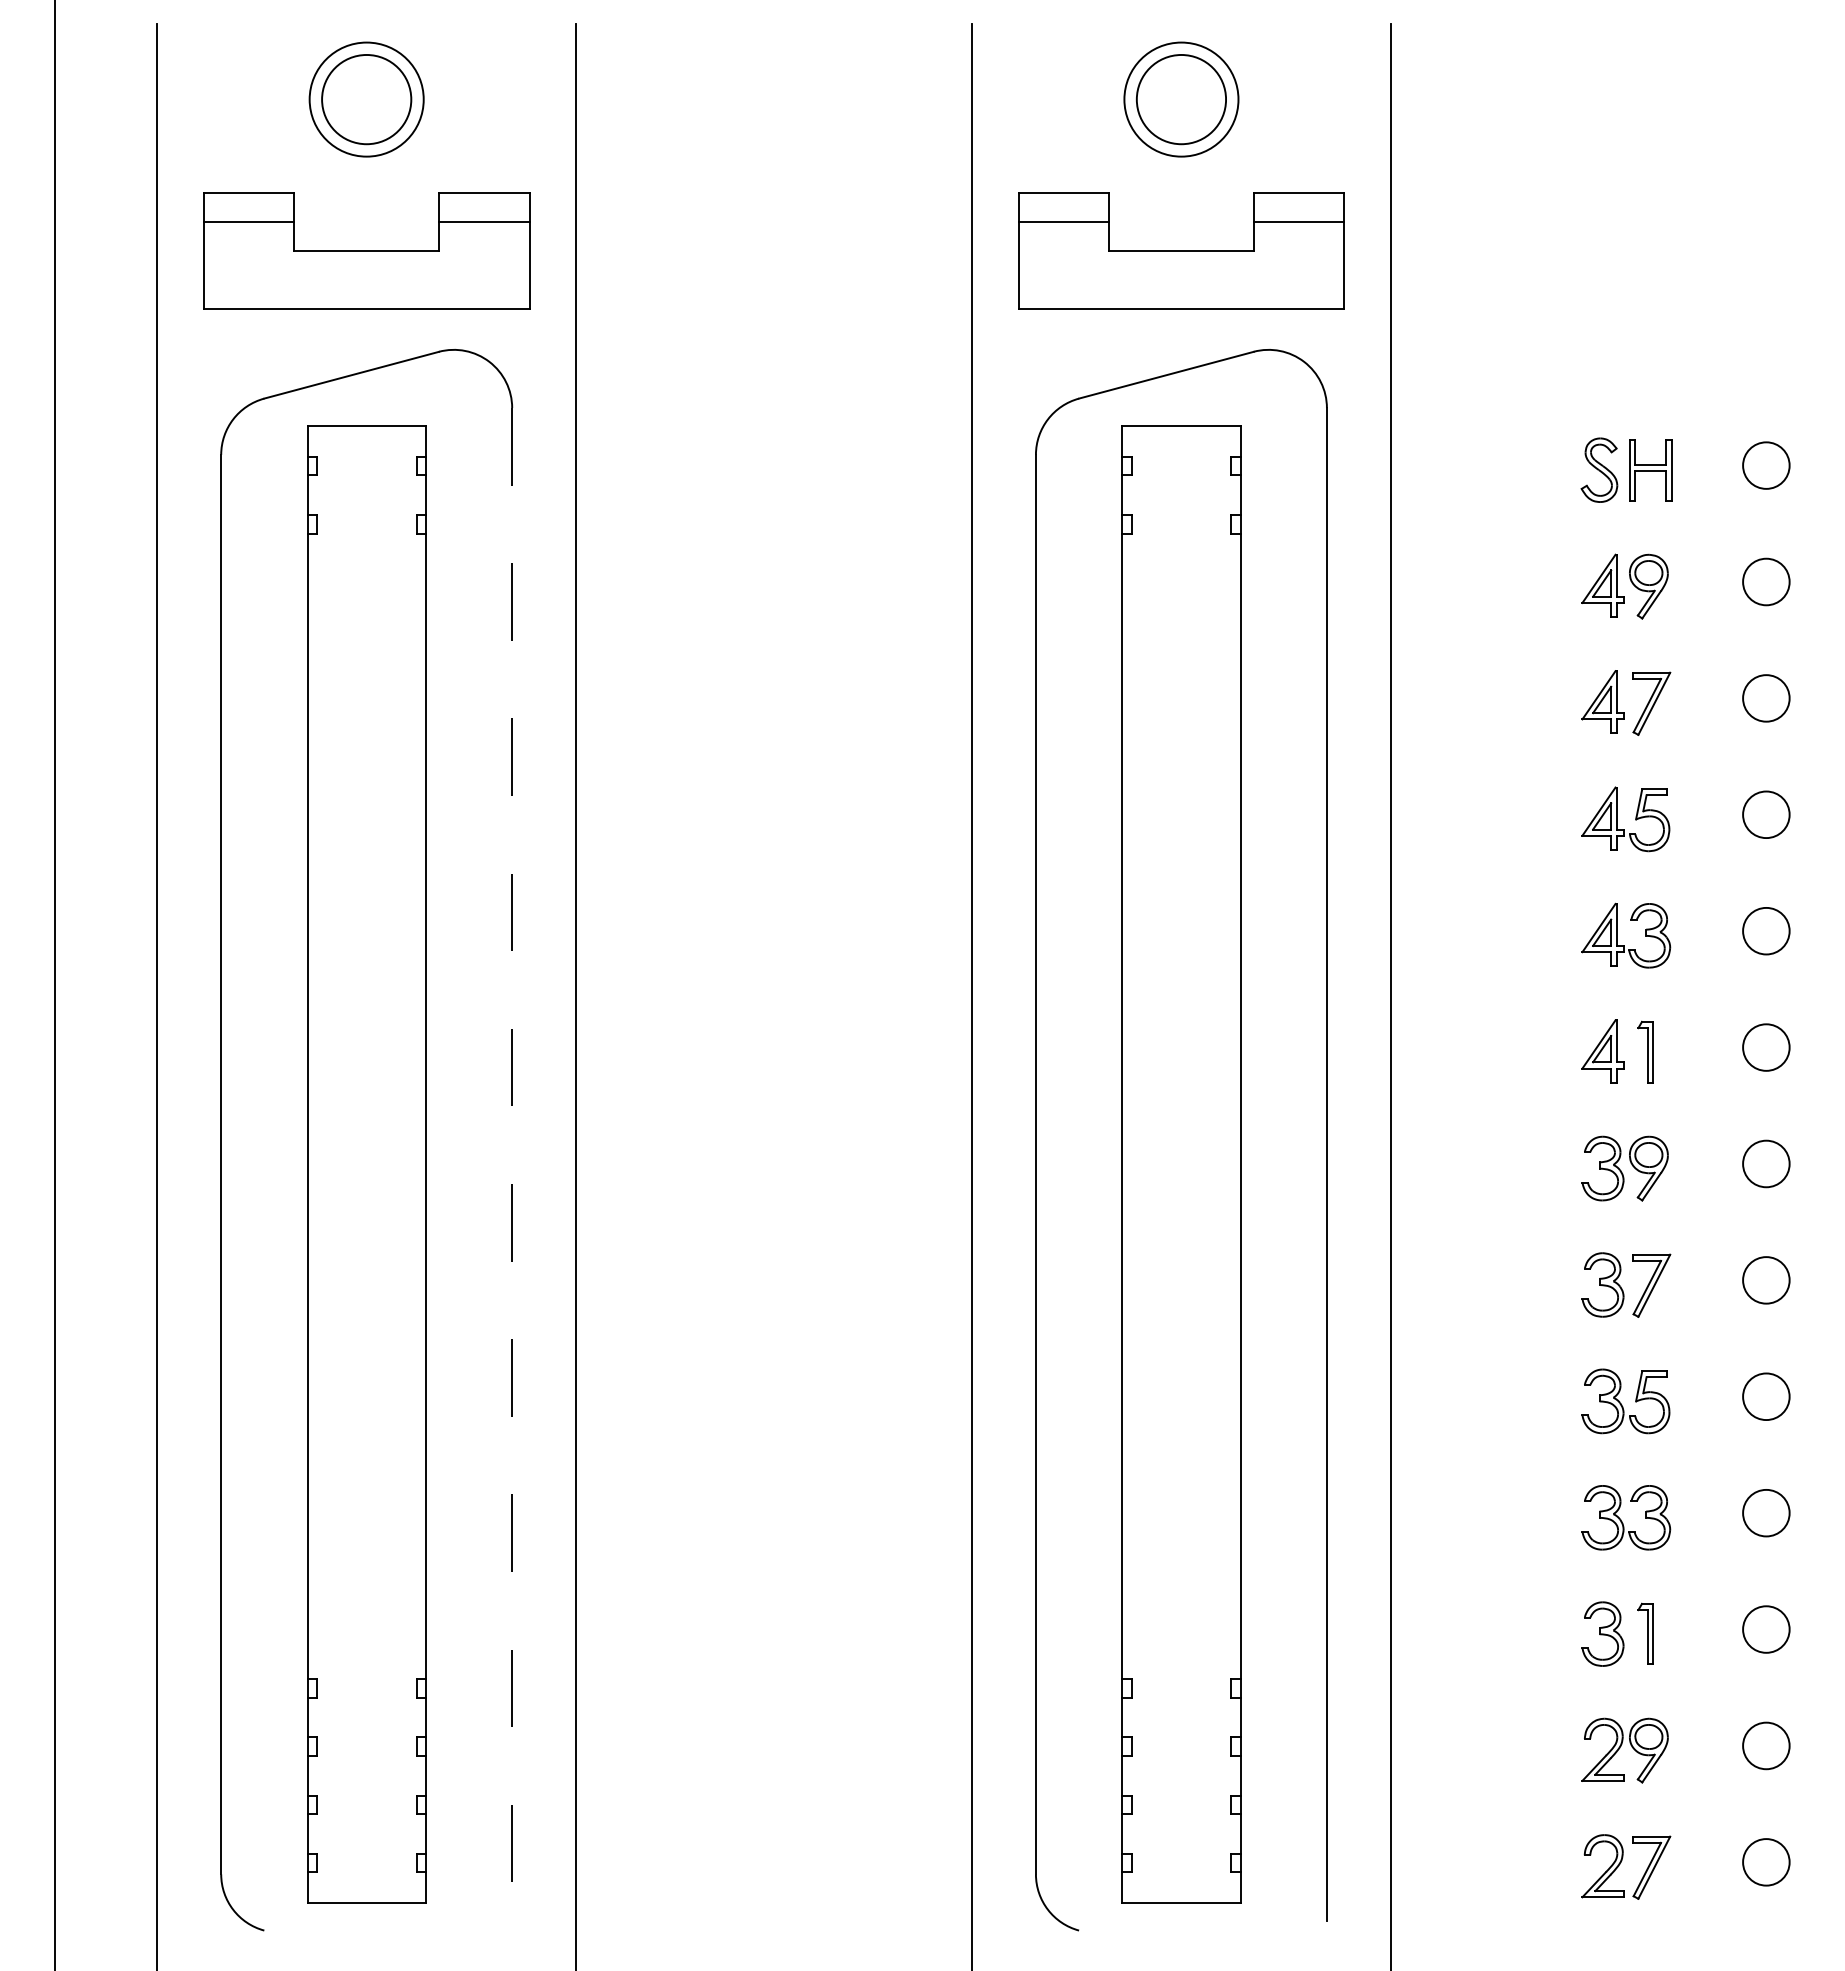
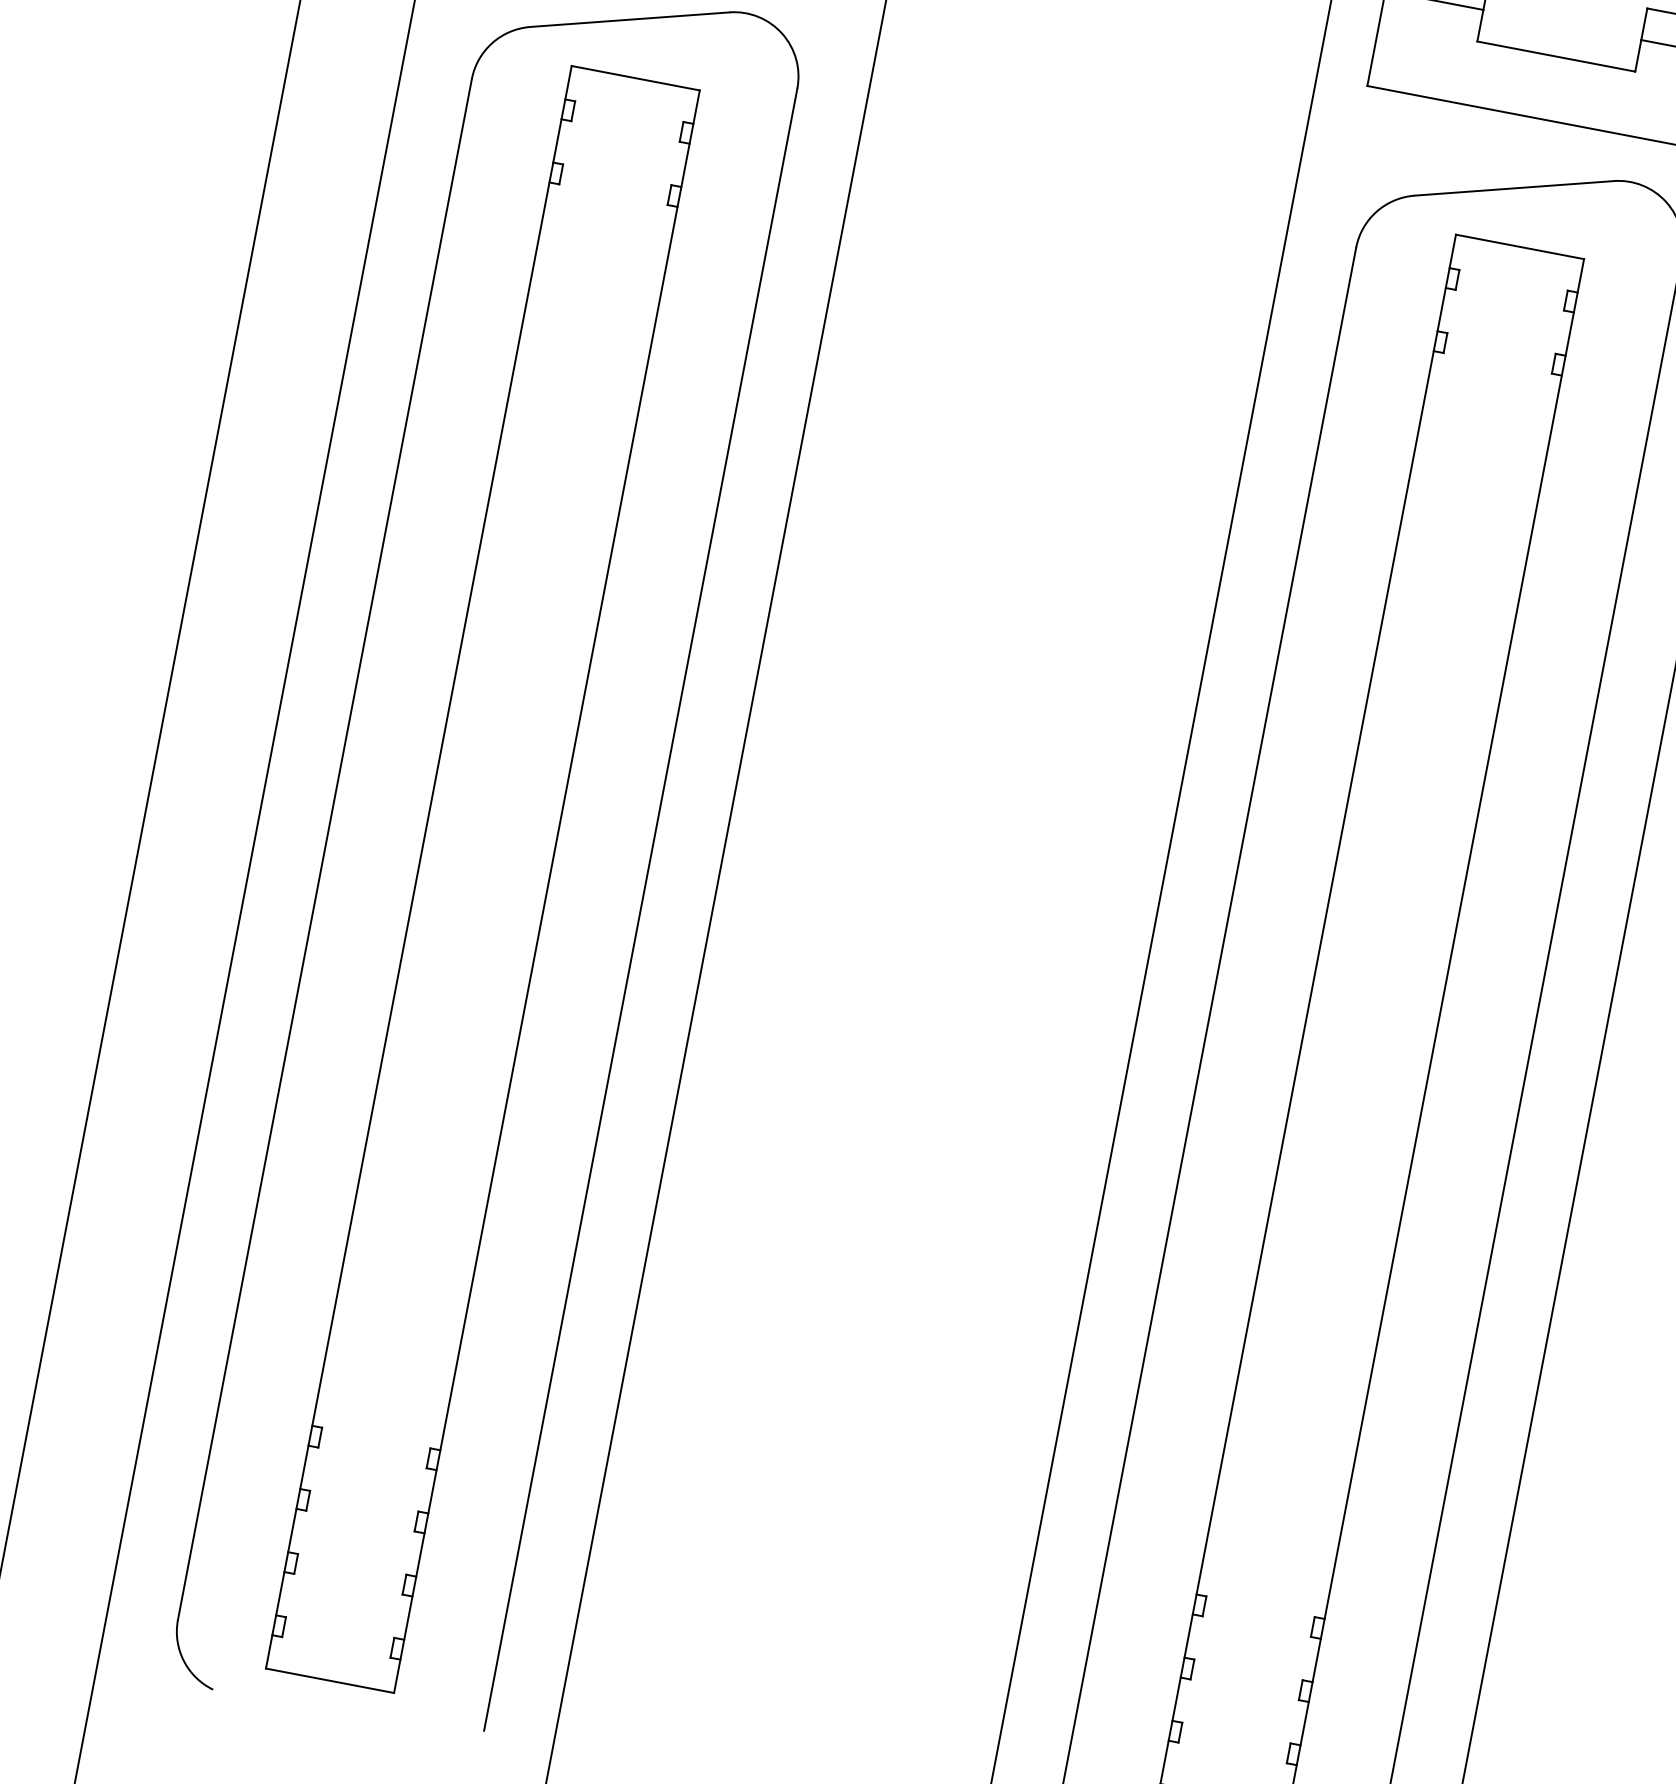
line: (512, 1164) -> (641, 909), dashed -> solid

